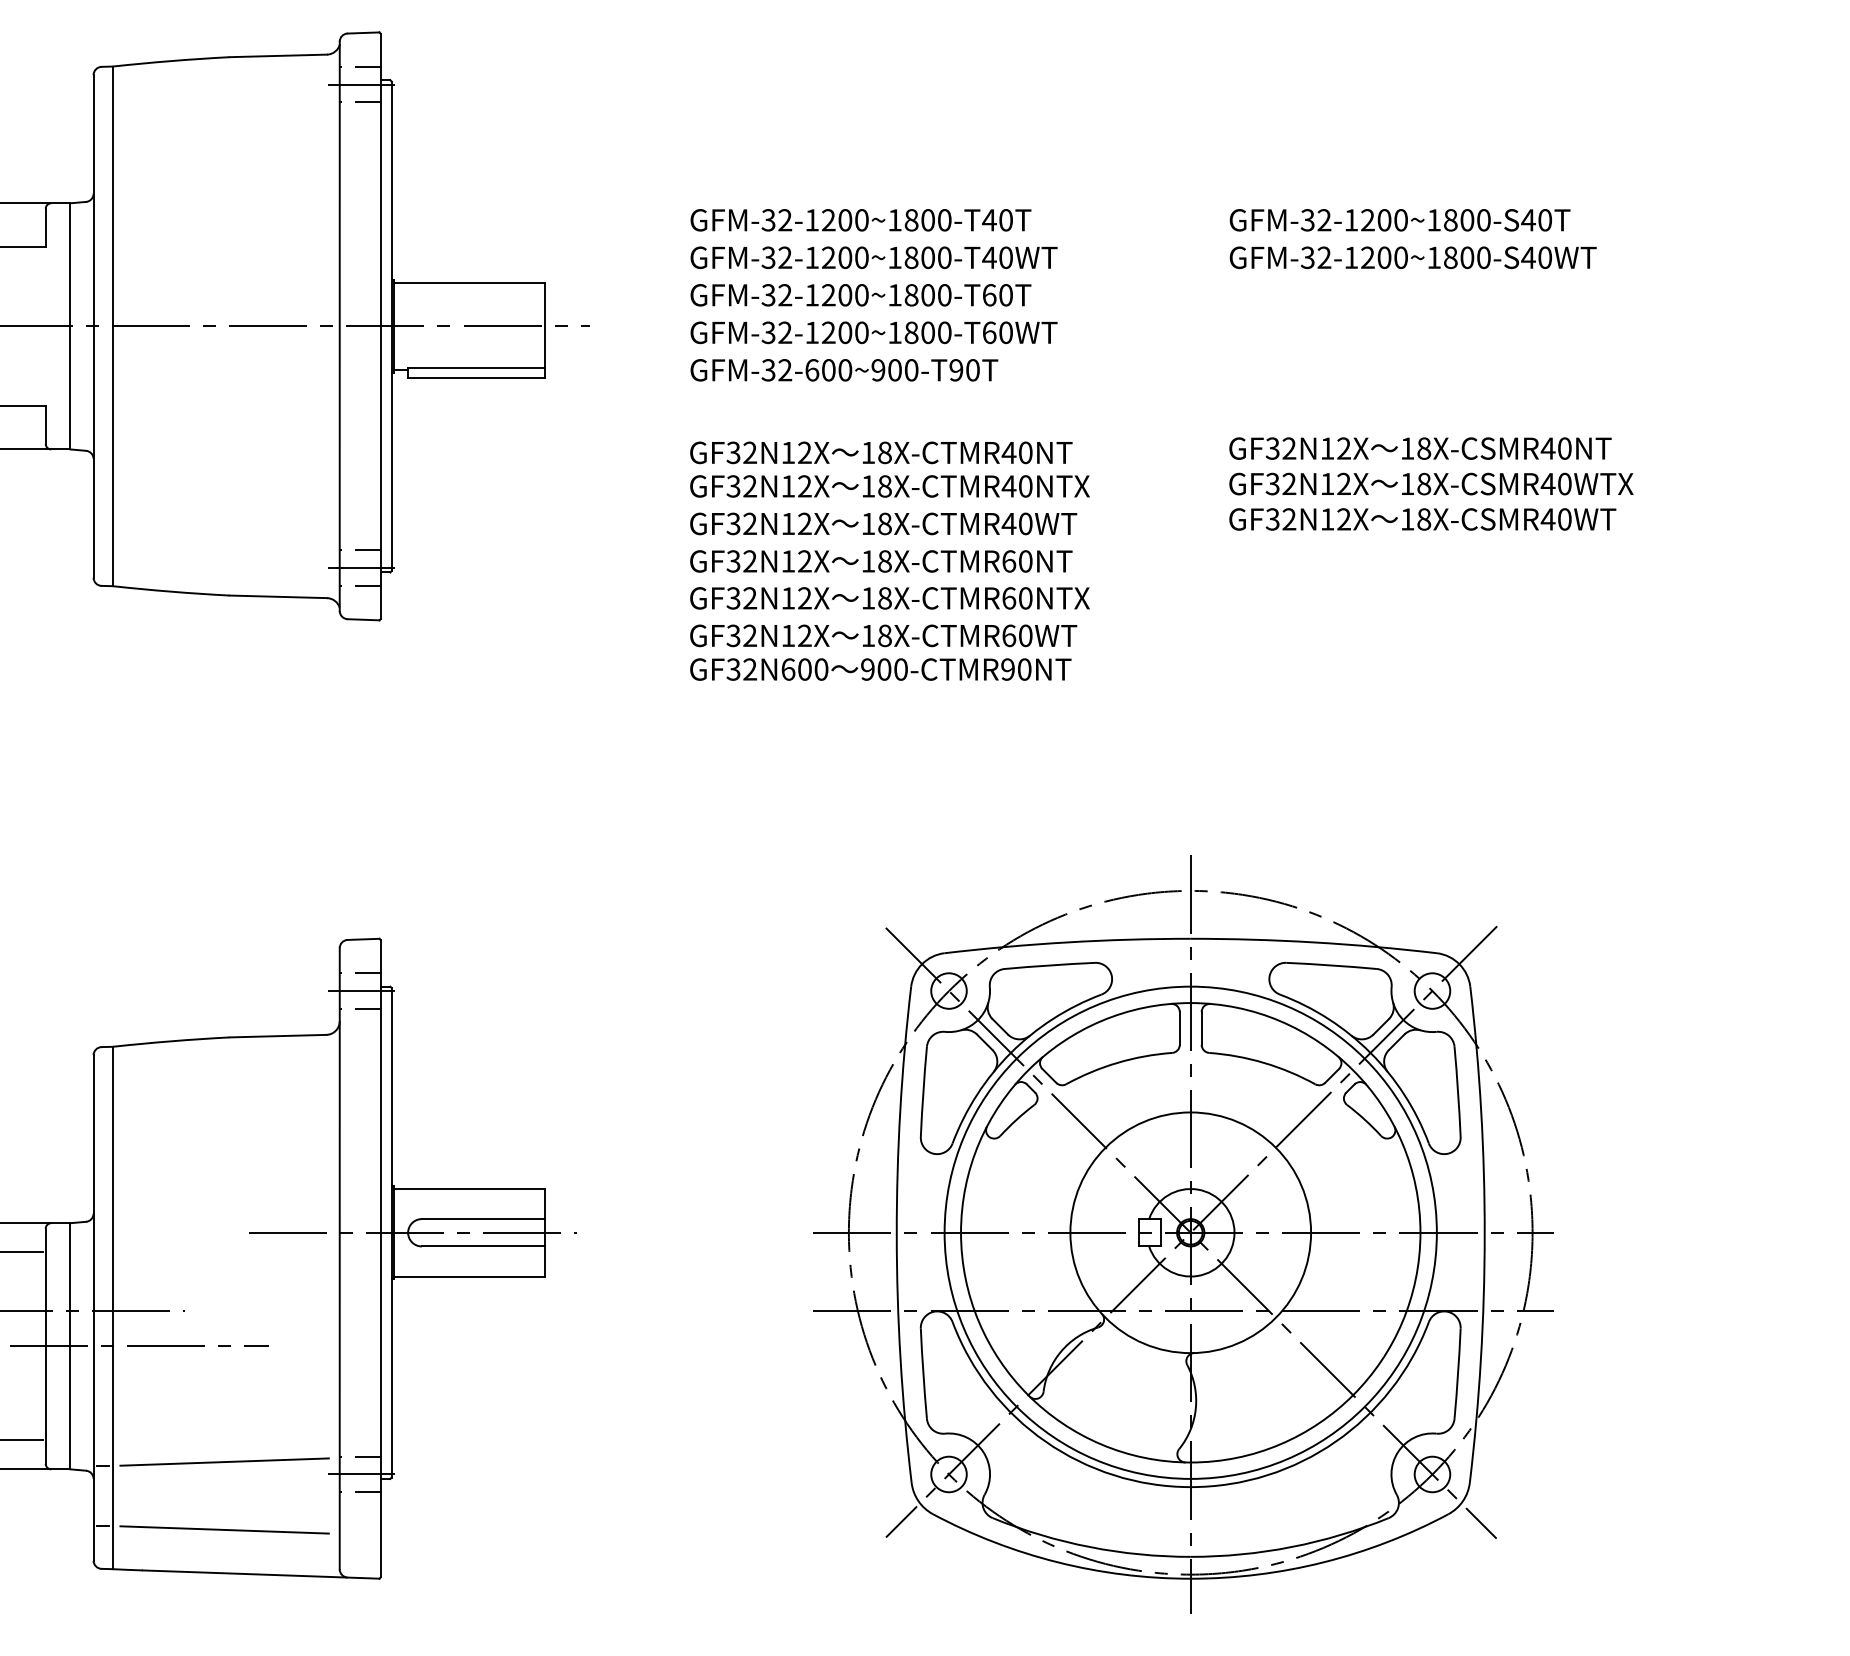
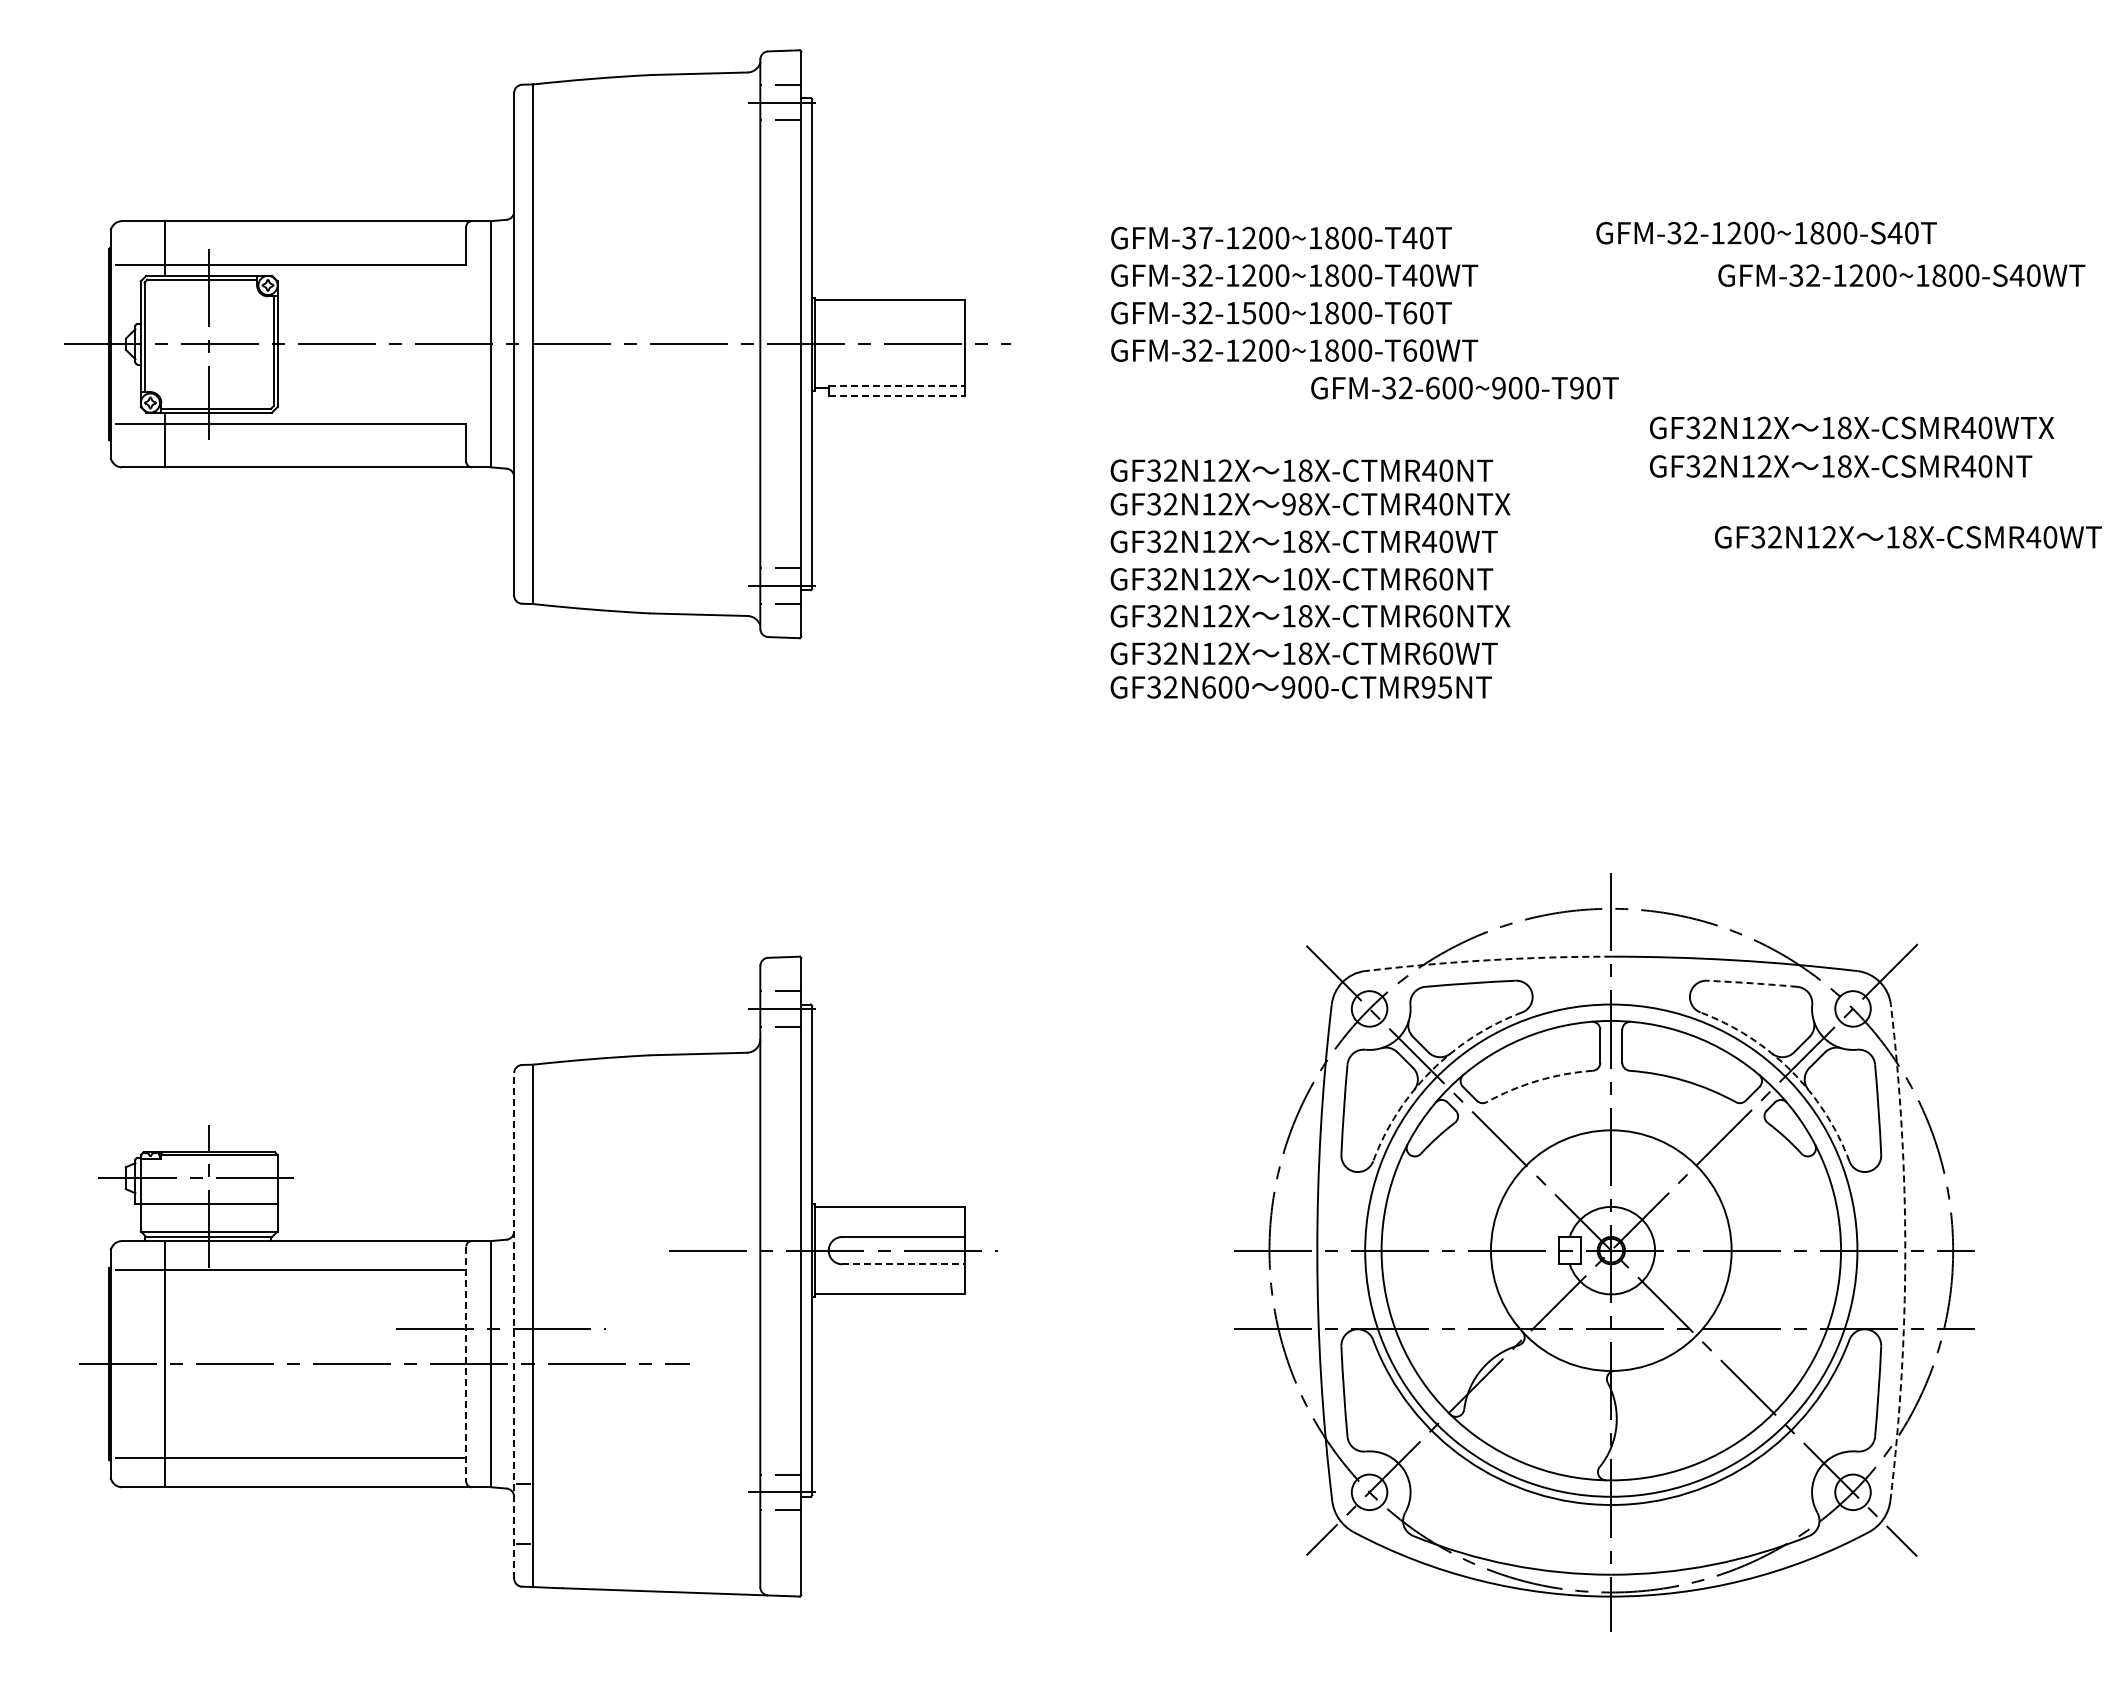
text: (784, 219) -> (1205, 237), GFM-32-1200~1800-T40T -> GFM-37-1200~1800-T40T
text: (1399, 219) -> (1766, 232), moved
text: (1412, 257) -> (1901, 275), moved
text: (828, 294) -> (1249, 312), GFM-32-1200~1800-T60T -> GFM-32-1500~1800-T60T
line: (476, 367) -> (897, 385), solid -> dashed
text: (843, 369) -> (1464, 387), moved
line: (476, 378) -> (897, 396), solid -> dashed
text: (1431, 483) -> (1852, 427), moved
text: (867, 486) -> (1288, 504), 18X-CTMR40NTX -> 98X-CTMR40NTX
text: (1422, 519) -> (1908, 537), moved
text: (884, 561) -> (1305, 579), 18X-CTMR60NT -> 10X-CTMR60NT
text: (1024, 669) -> (1445, 687), 900-CTMR90NT -> 900-CTMR95NT
arc: (1066, 942) -> (1487, 960), solid -> dashed
arc: (1331, 965) -> (1752, 983), solid -> dashed
arc: (1010, 1052) -> (1431, 1070), solid -> dashed
arc: (1370, 1052) -> (1791, 1070), solid -> dashed
arc: (1117, 1062) -> (1538, 1080), solid -> dashed
arc: (1484, 1234) -> (1905, 1252), solid -> dashed
line: (482, 1246) -> (903, 1264), solid -> dashed
line: (93, 1307) -> (514, 1325), solid -> dashed
line: (45, 1346) -> (466, 1364), solid -> dashed
line: (224, 1461) -> (645, 1479), removed
line: (224, 1529) -> (645, 1547), removed

